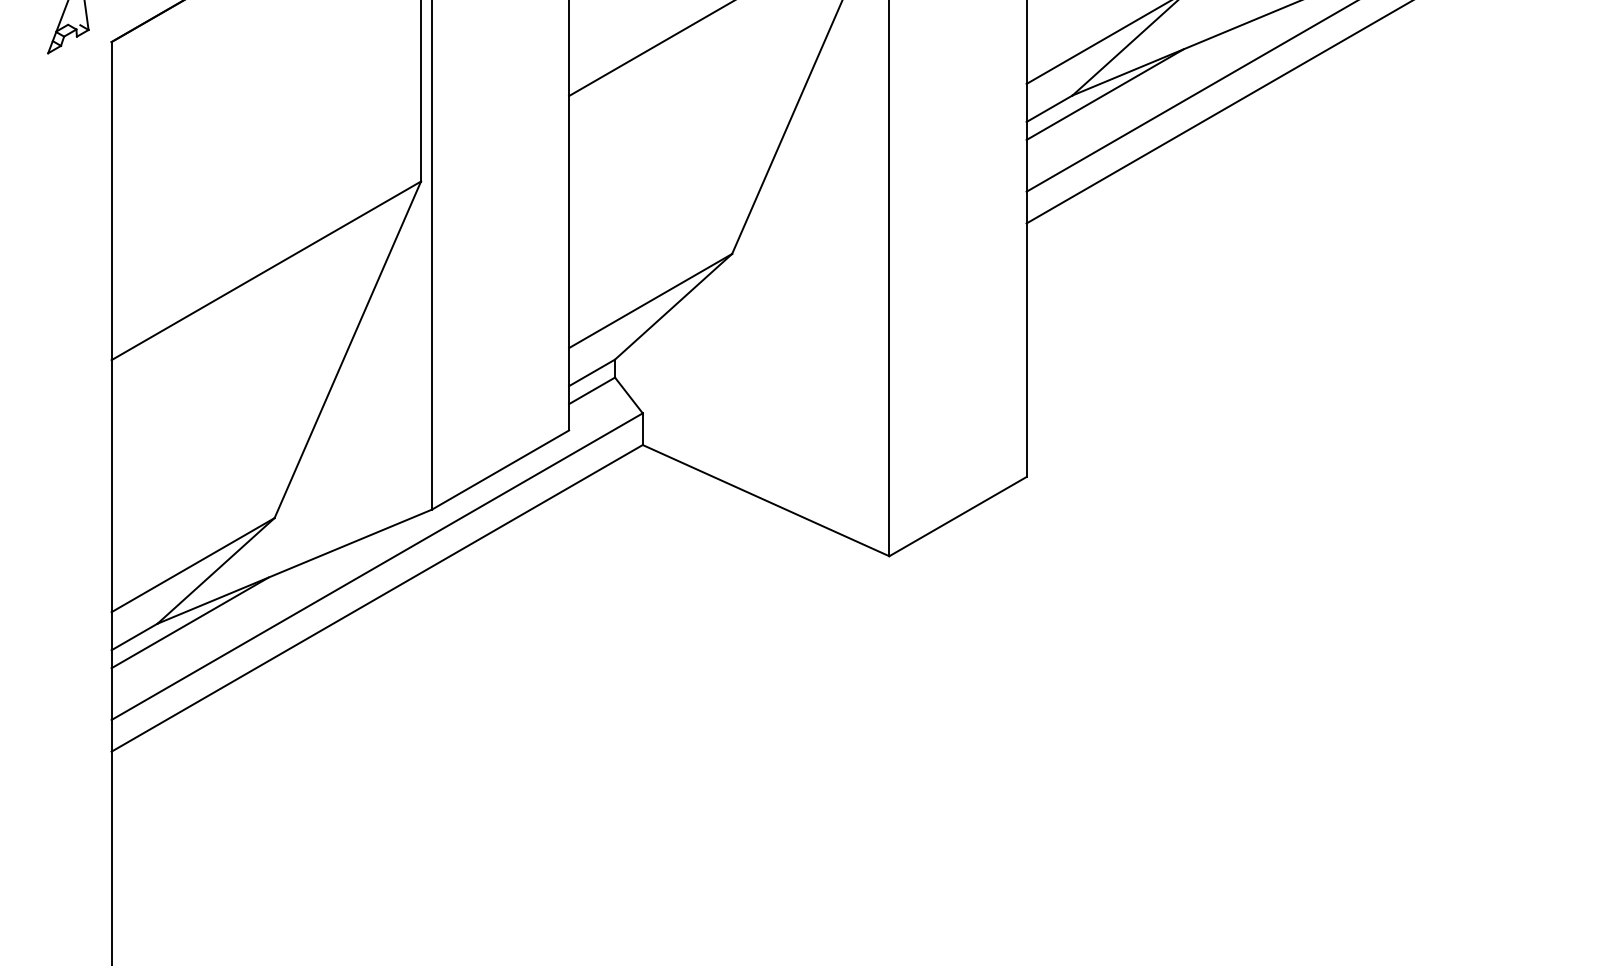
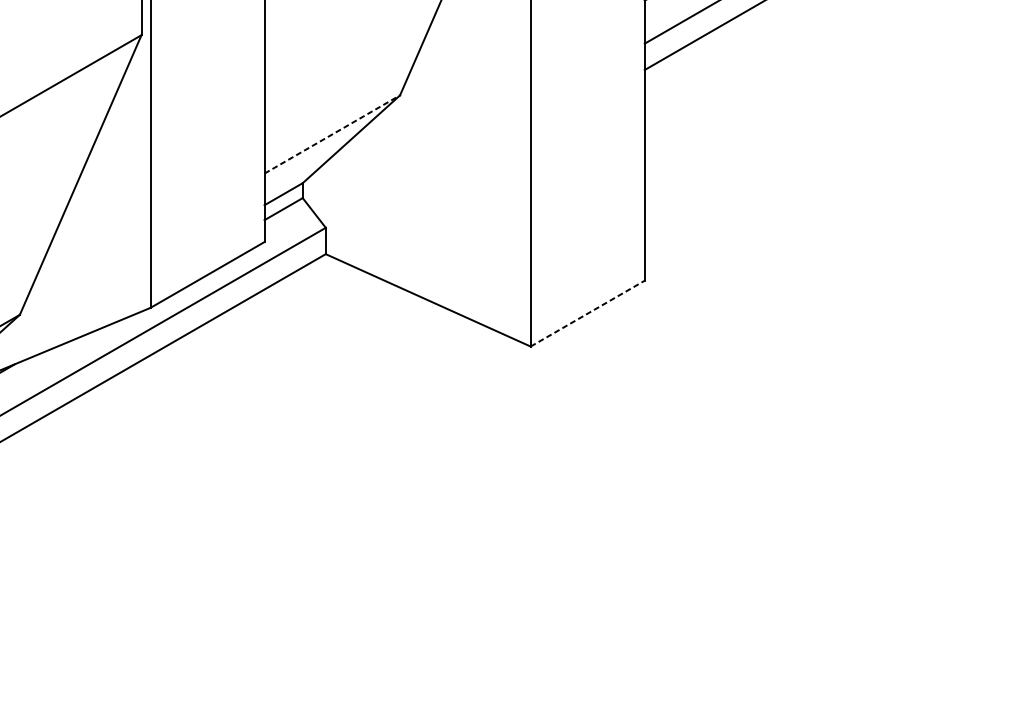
line: (651, 300) -> (333, 134), solid -> dashed
line: (958, 516) -> (588, 313), solid -> dashed

